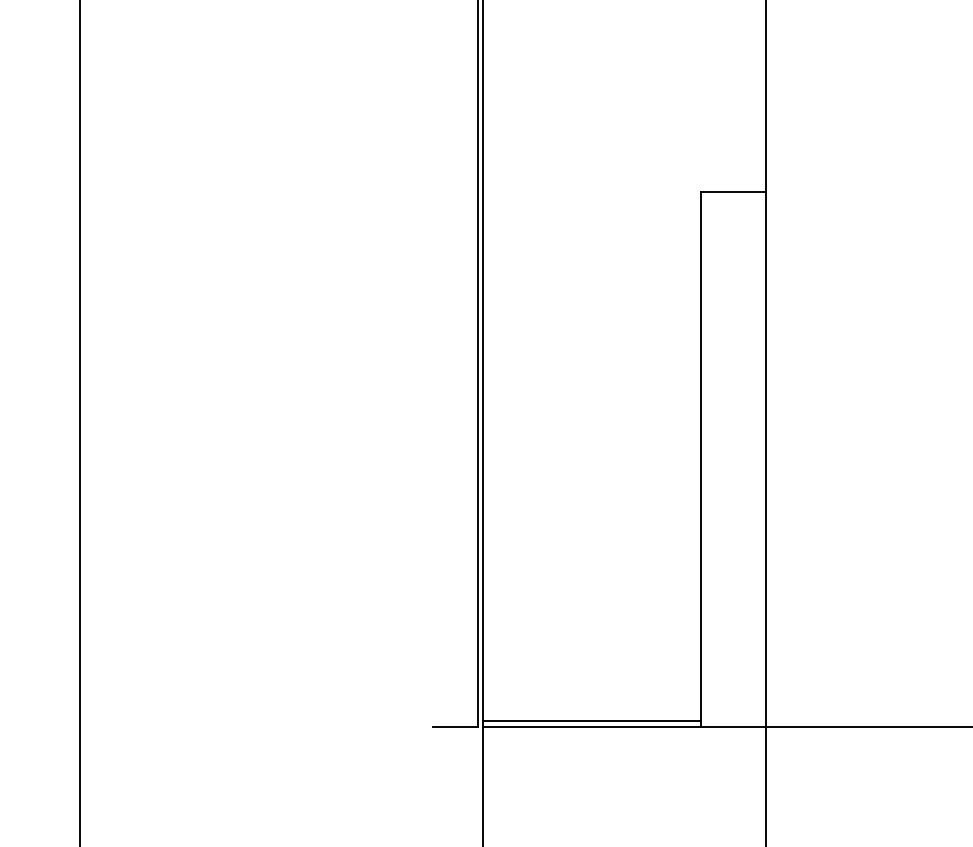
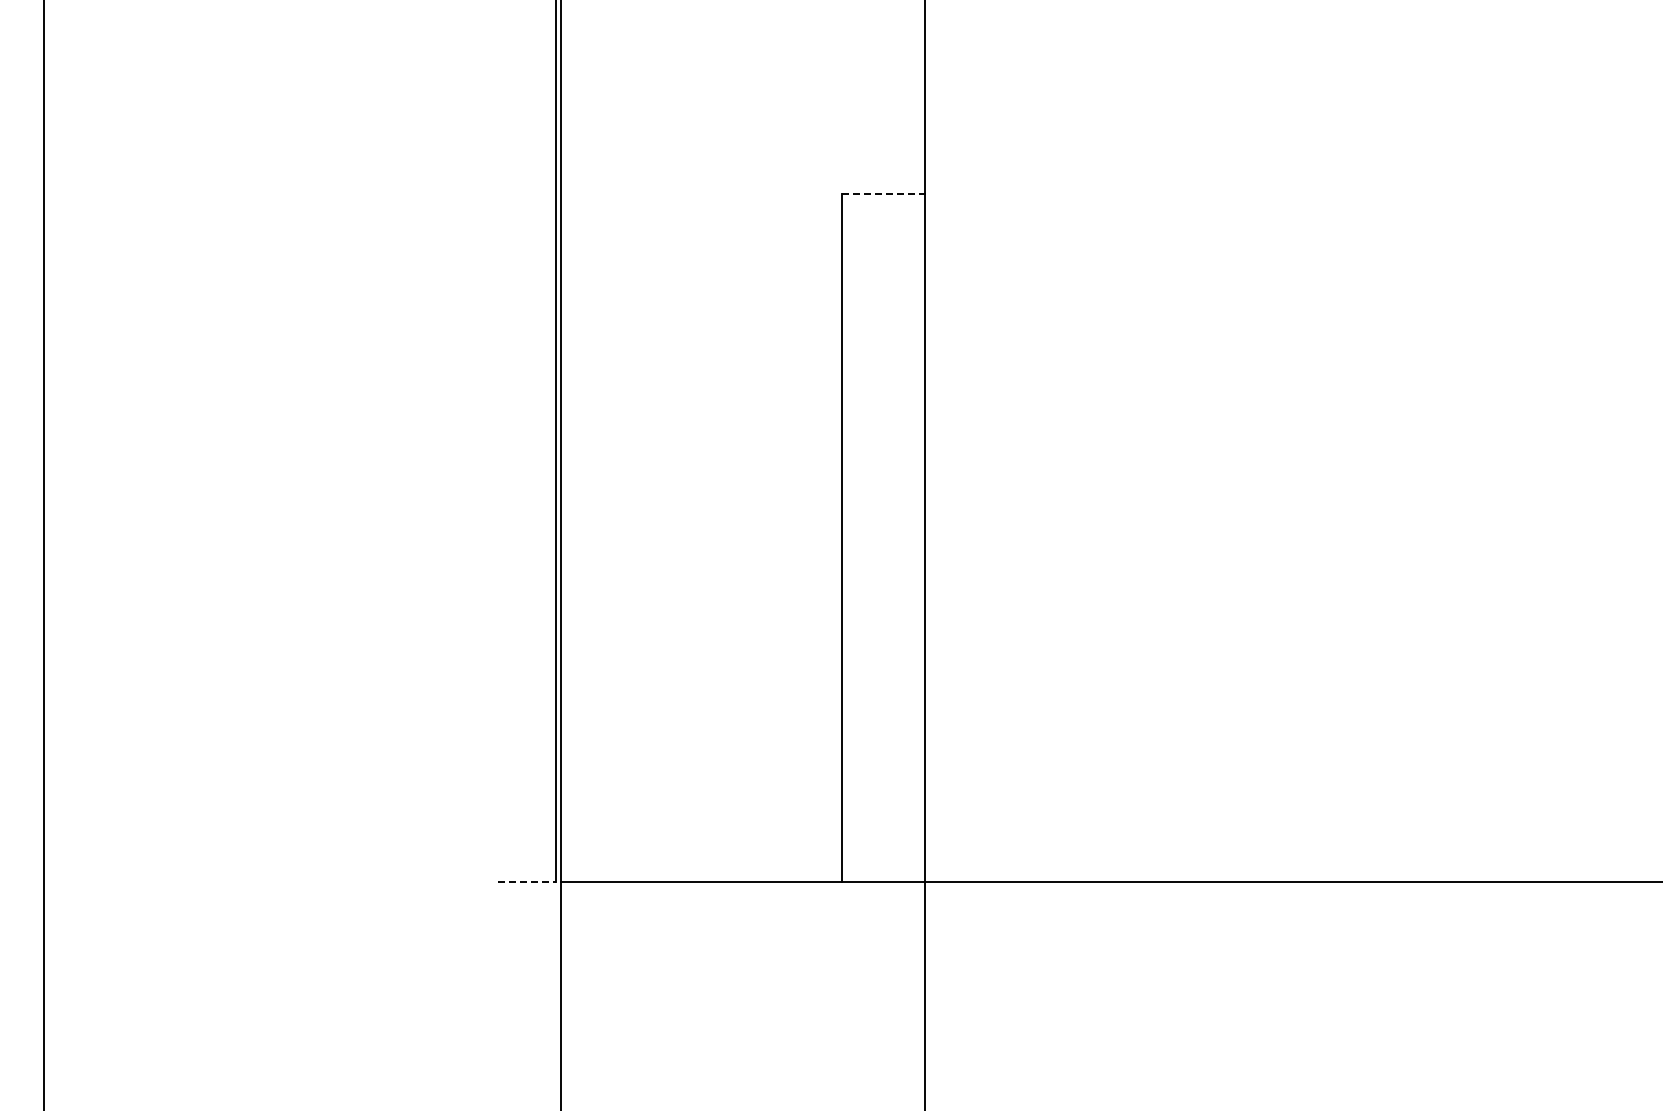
line: (733, 191) -> (883, 194), solid -> dashed
line: (591, 720) -> (701, 873), removed
line: (455, 727) -> (526, 882), solid -> dashed

